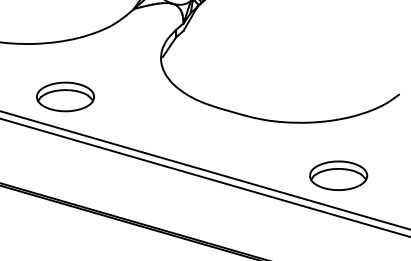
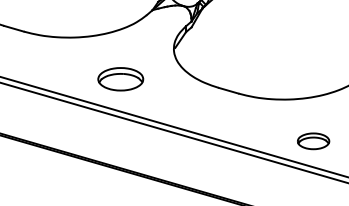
part: (65, 97) -> (120, 79), moved
part: (338, 176) -> (313, 141), size x0.7

